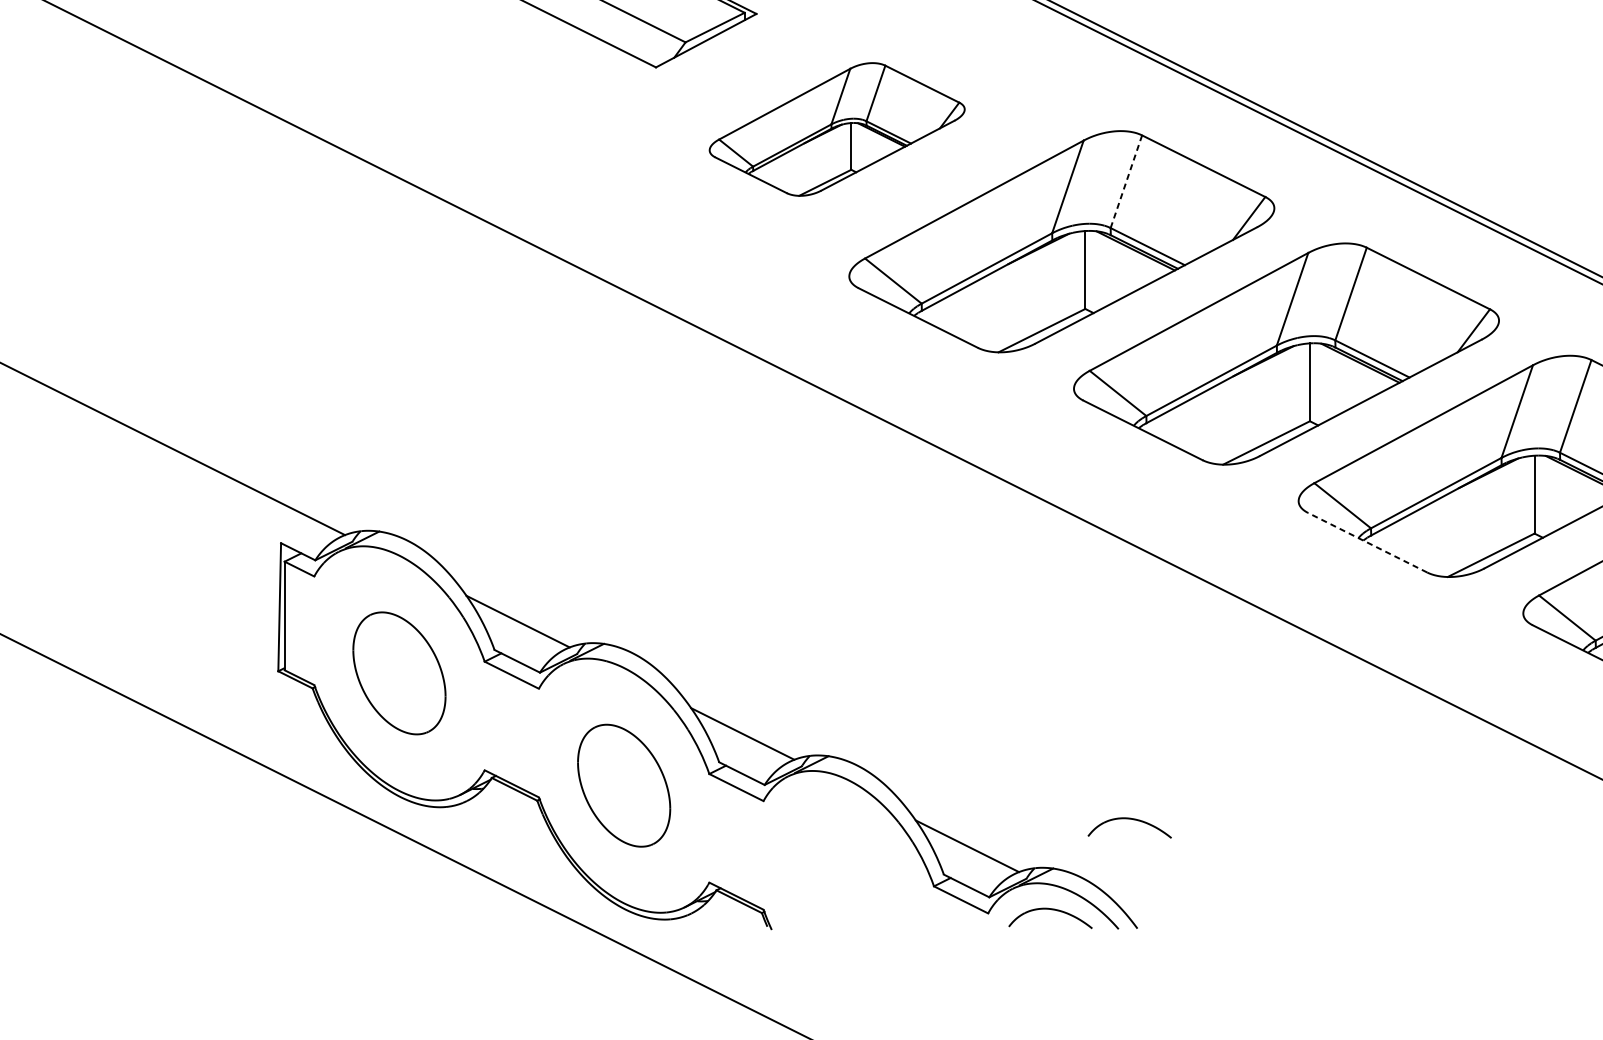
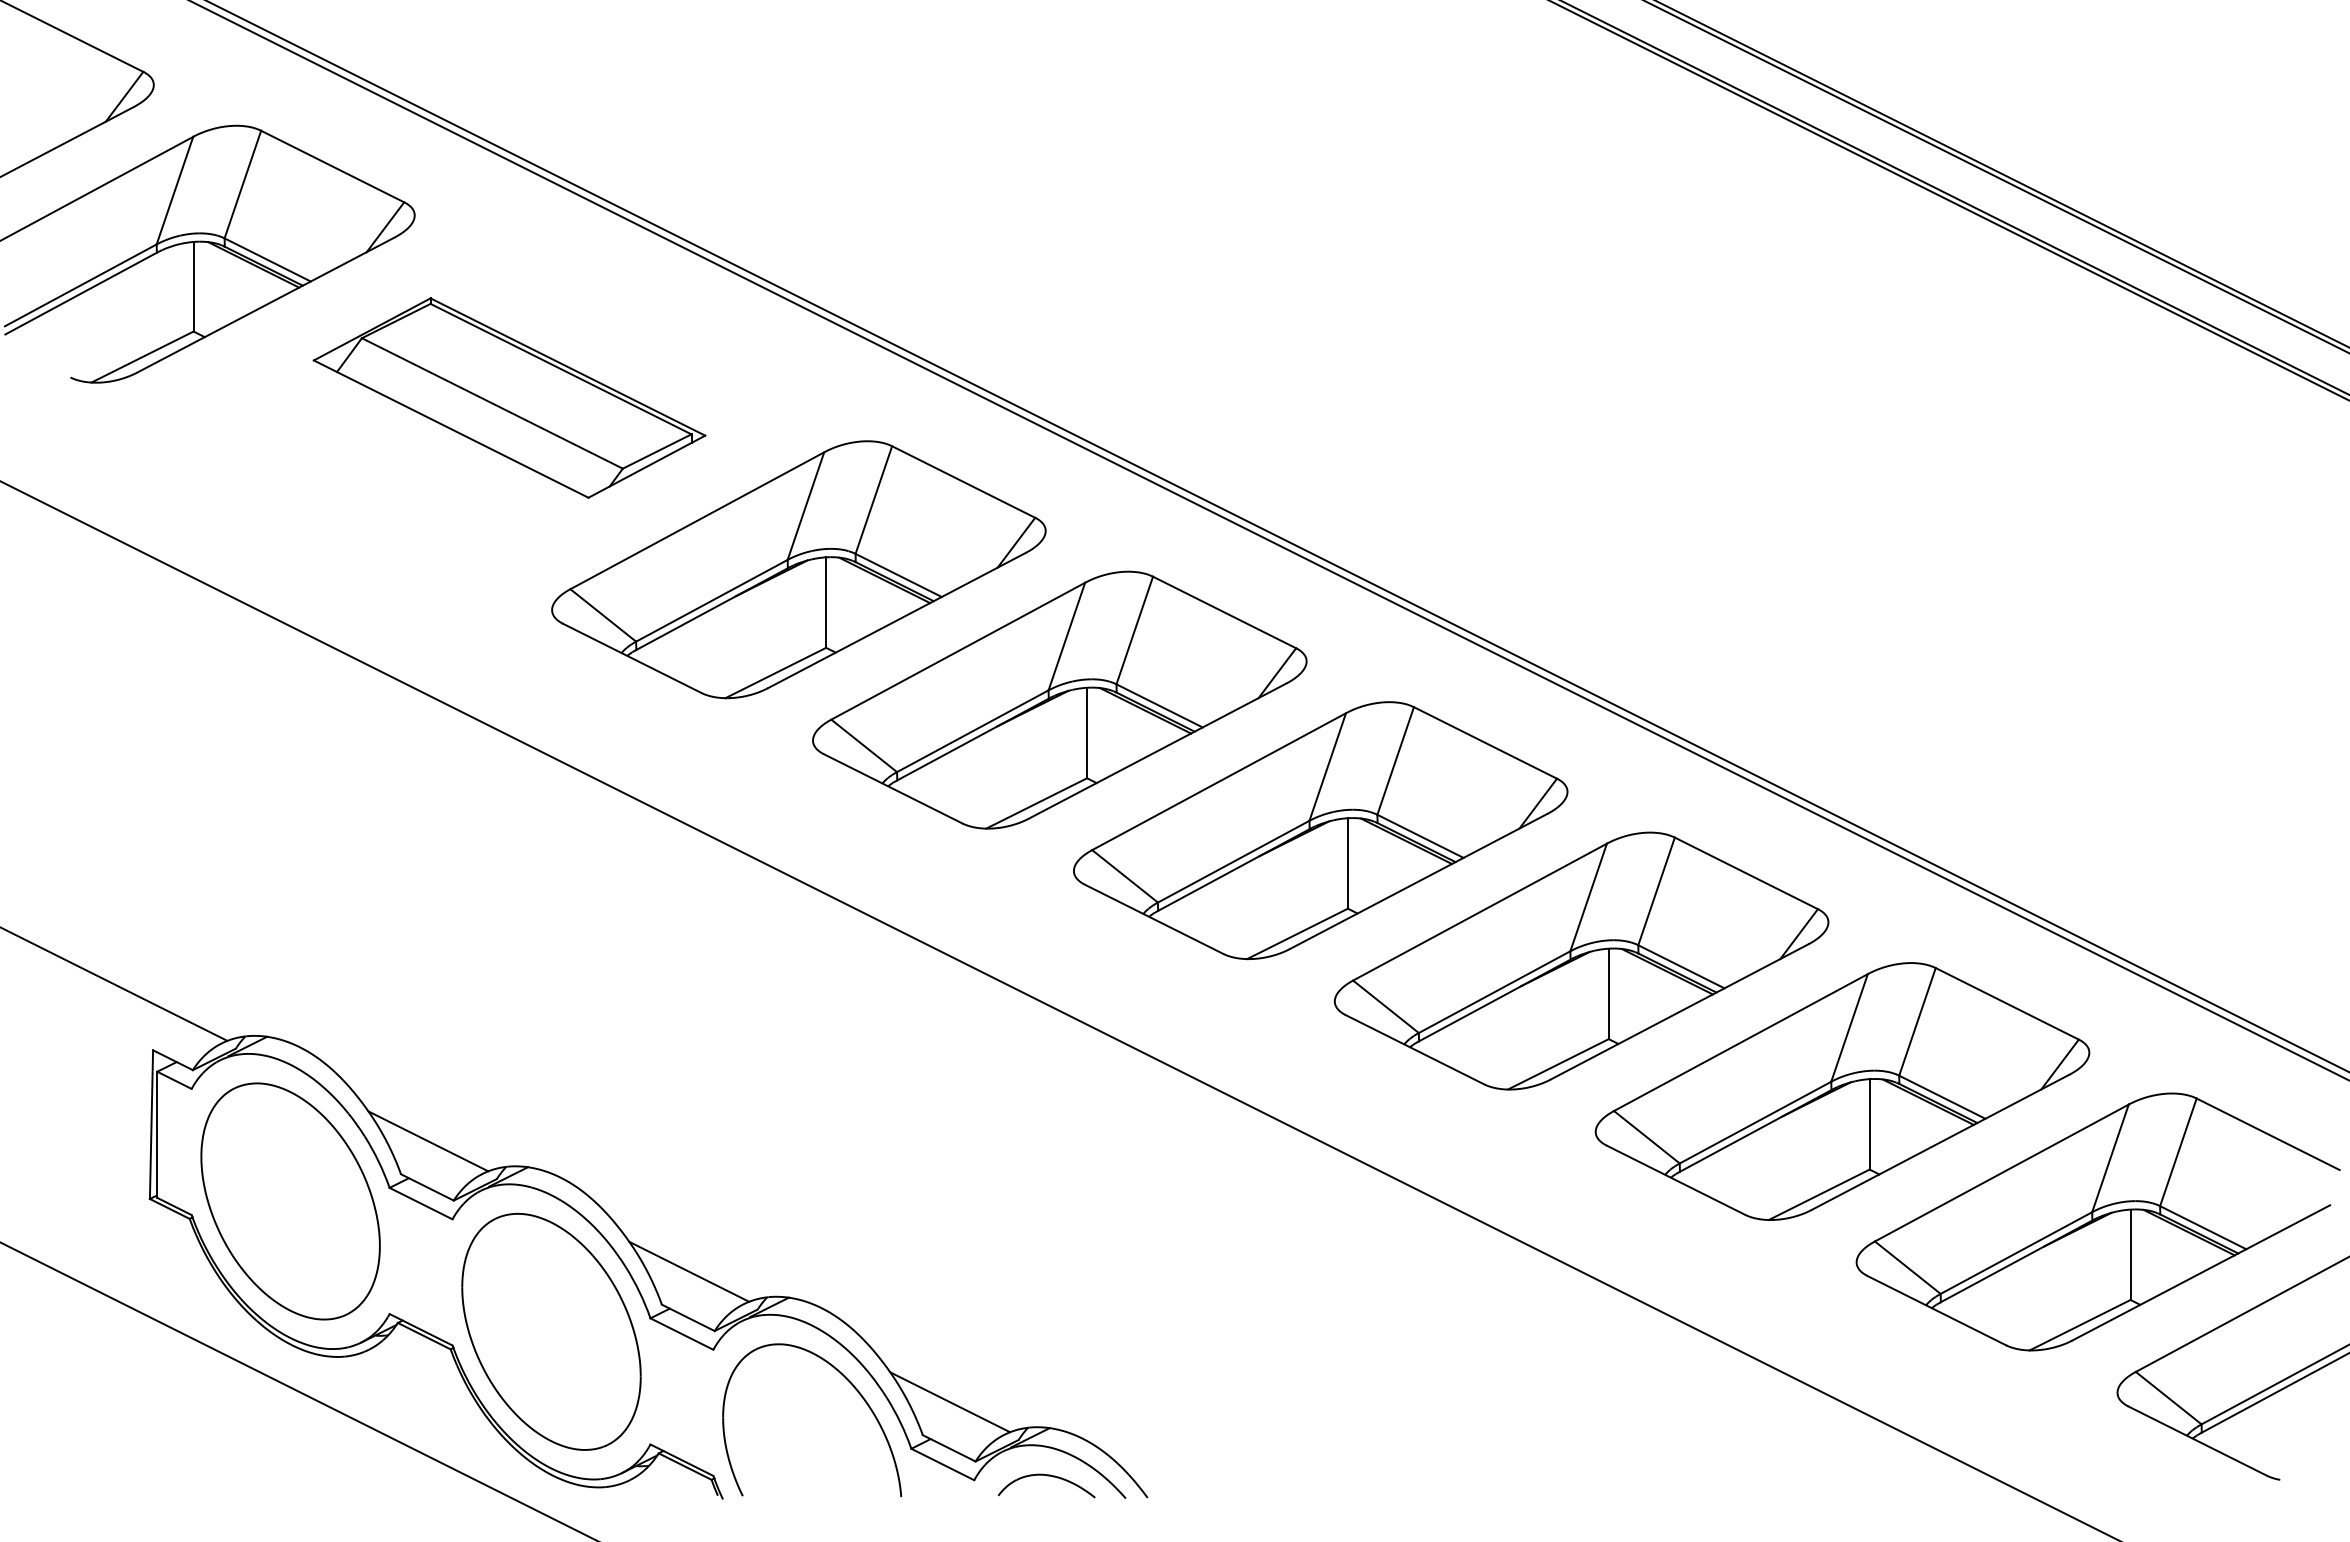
part: (836, 129) -> (798, 569), size x1.67
line: (1126, 181) -> (1134, 630), dashed -> solid
line: (1367, 542) -> (1414, 1049), dashed -> solid
part: (399, 673) -> (290, 1201), size x1.67
part: (624, 785) -> (551, 1331), size x1.67
part: (1130, 819) -> (1139, 1371), removed
part: (881, 830) -> (850, 1384), added

